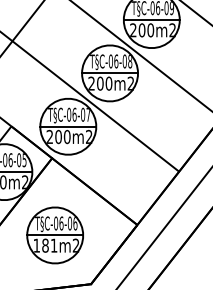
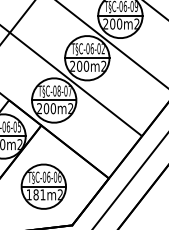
text: (130, 61) -> (103, 48), T§C-06-08 -> T§C-06-02
text: (74, 114) -> (59, 90), T§C-06-07 -> T§C-08-07

